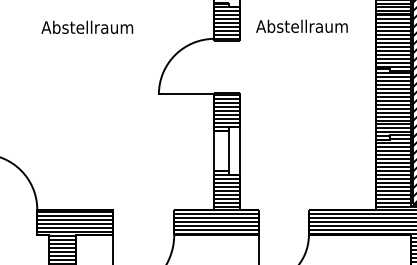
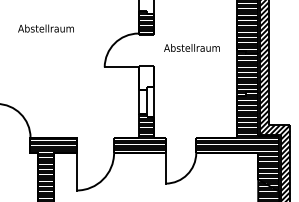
text: (301, 25) -> (191, 47), moved
text: (86, 27) -> (45, 28), moved
hatch: (227, 112) -> (146, 78), removed

